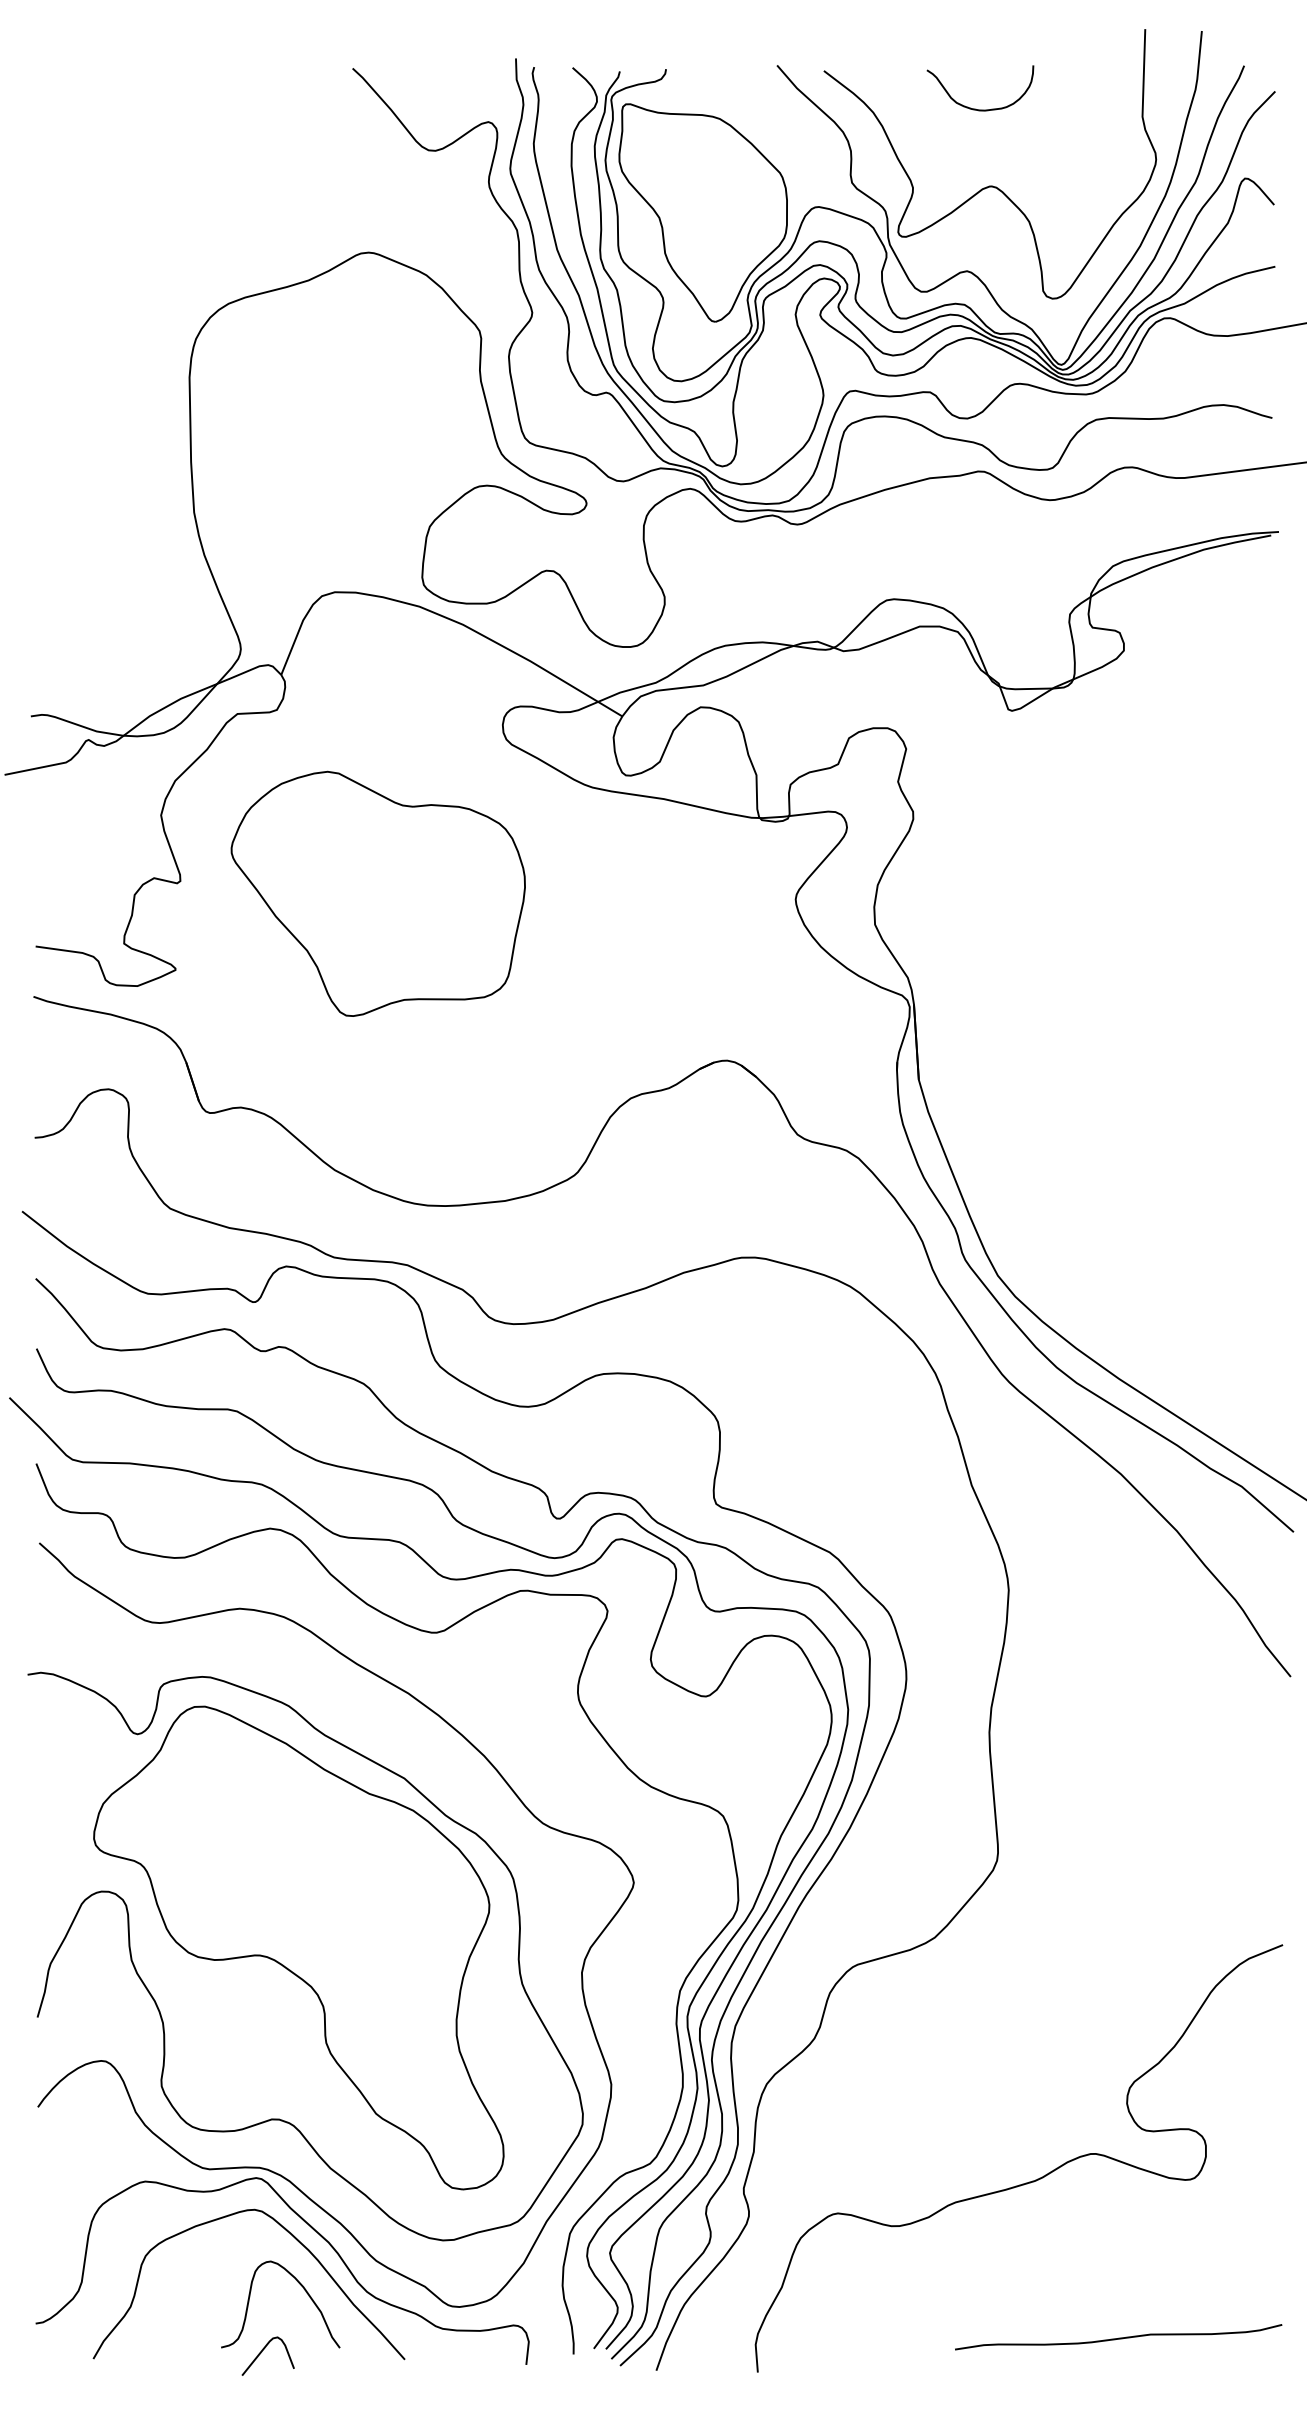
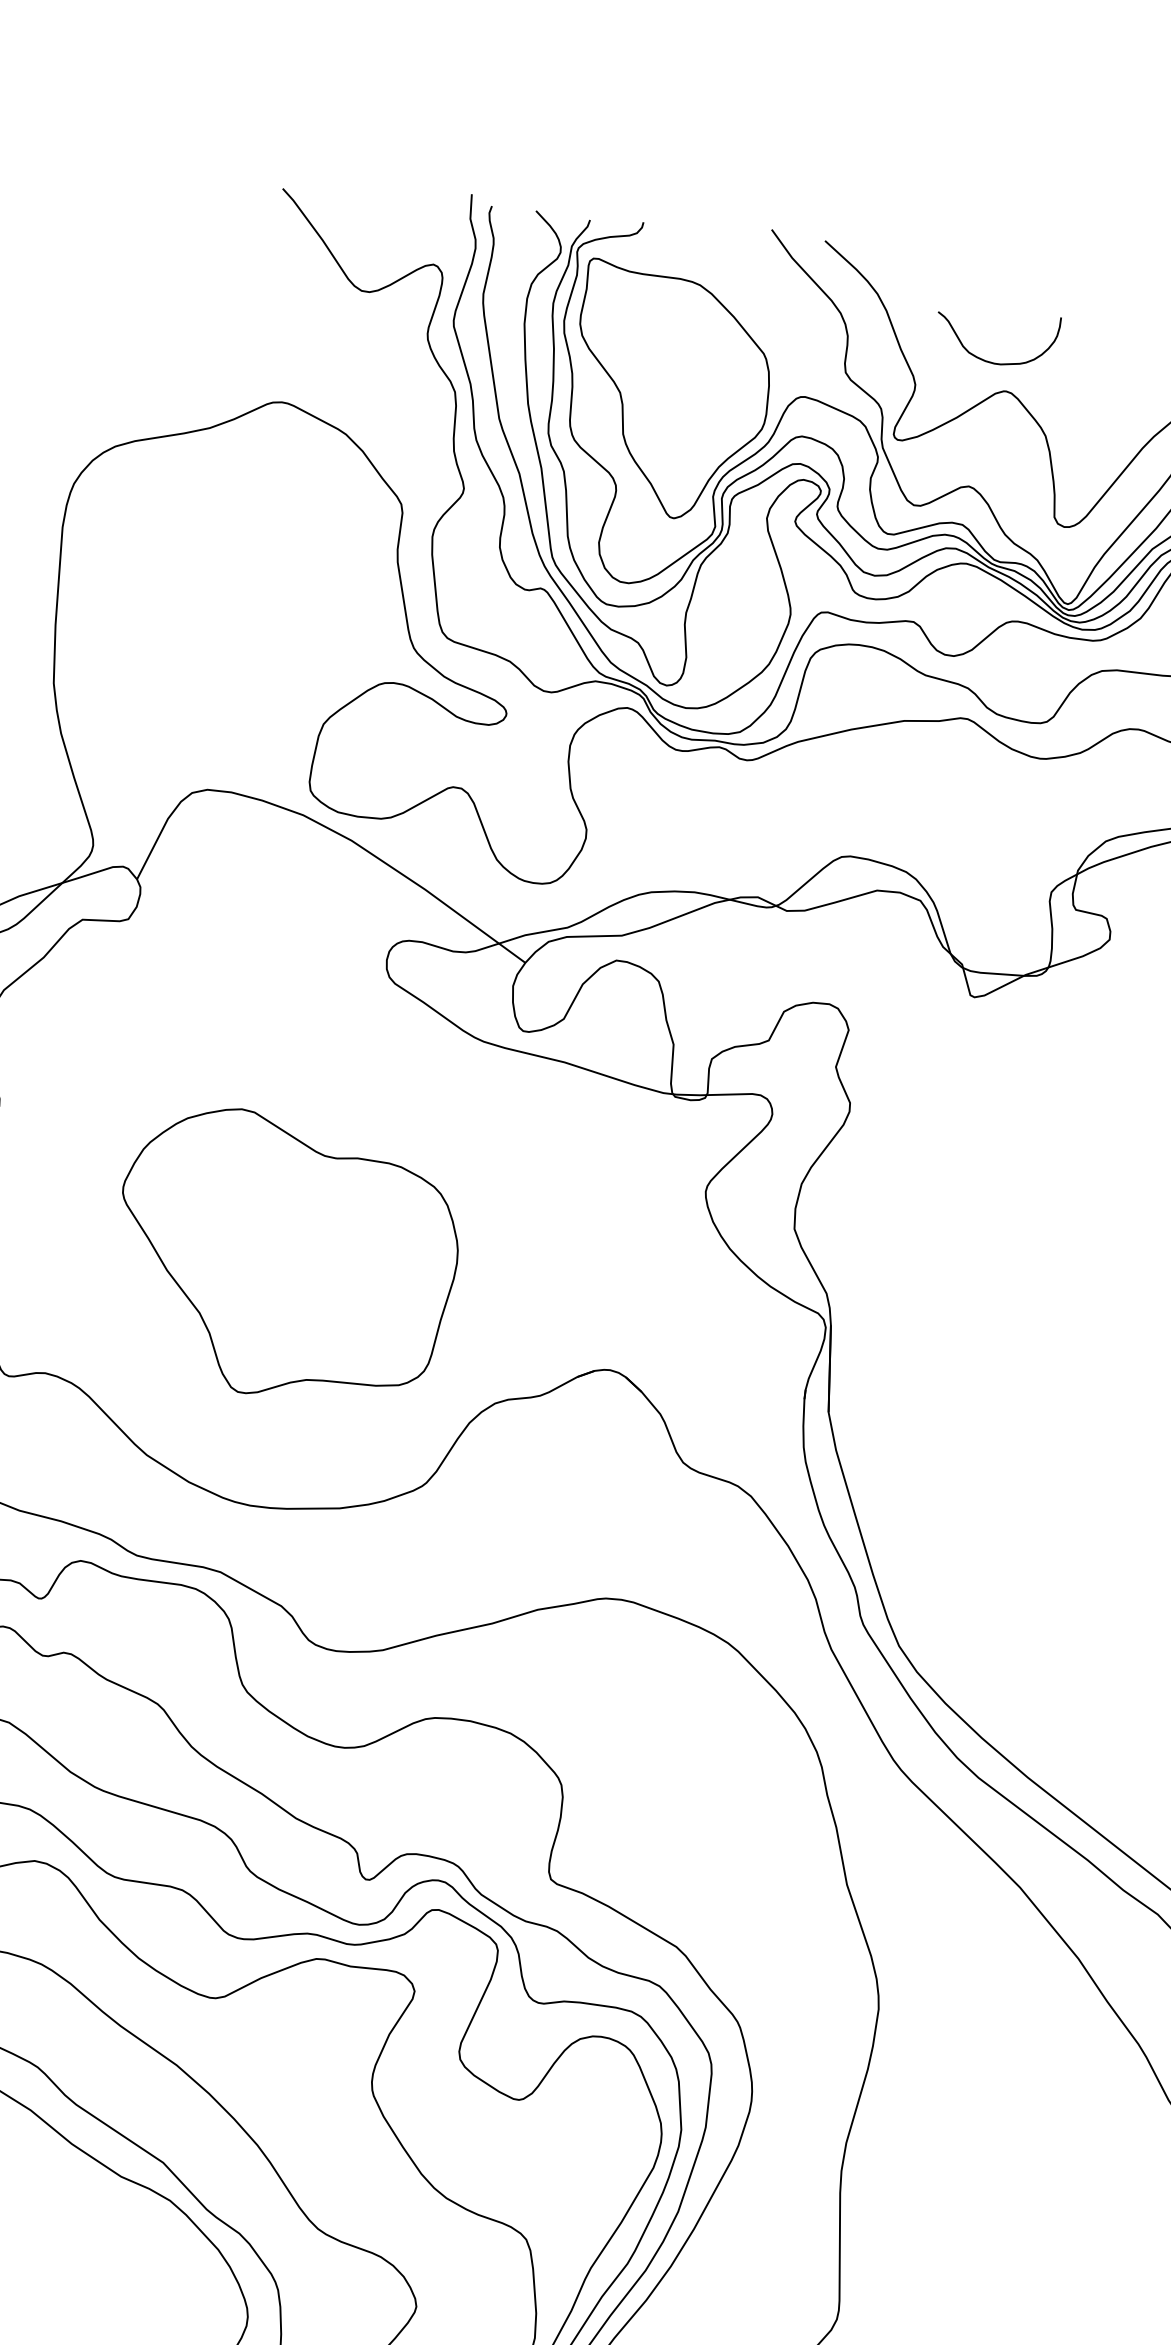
curve: (975, 108) -> (990, 361), moved
part: (377, 893) -> (286, 1254), moved

